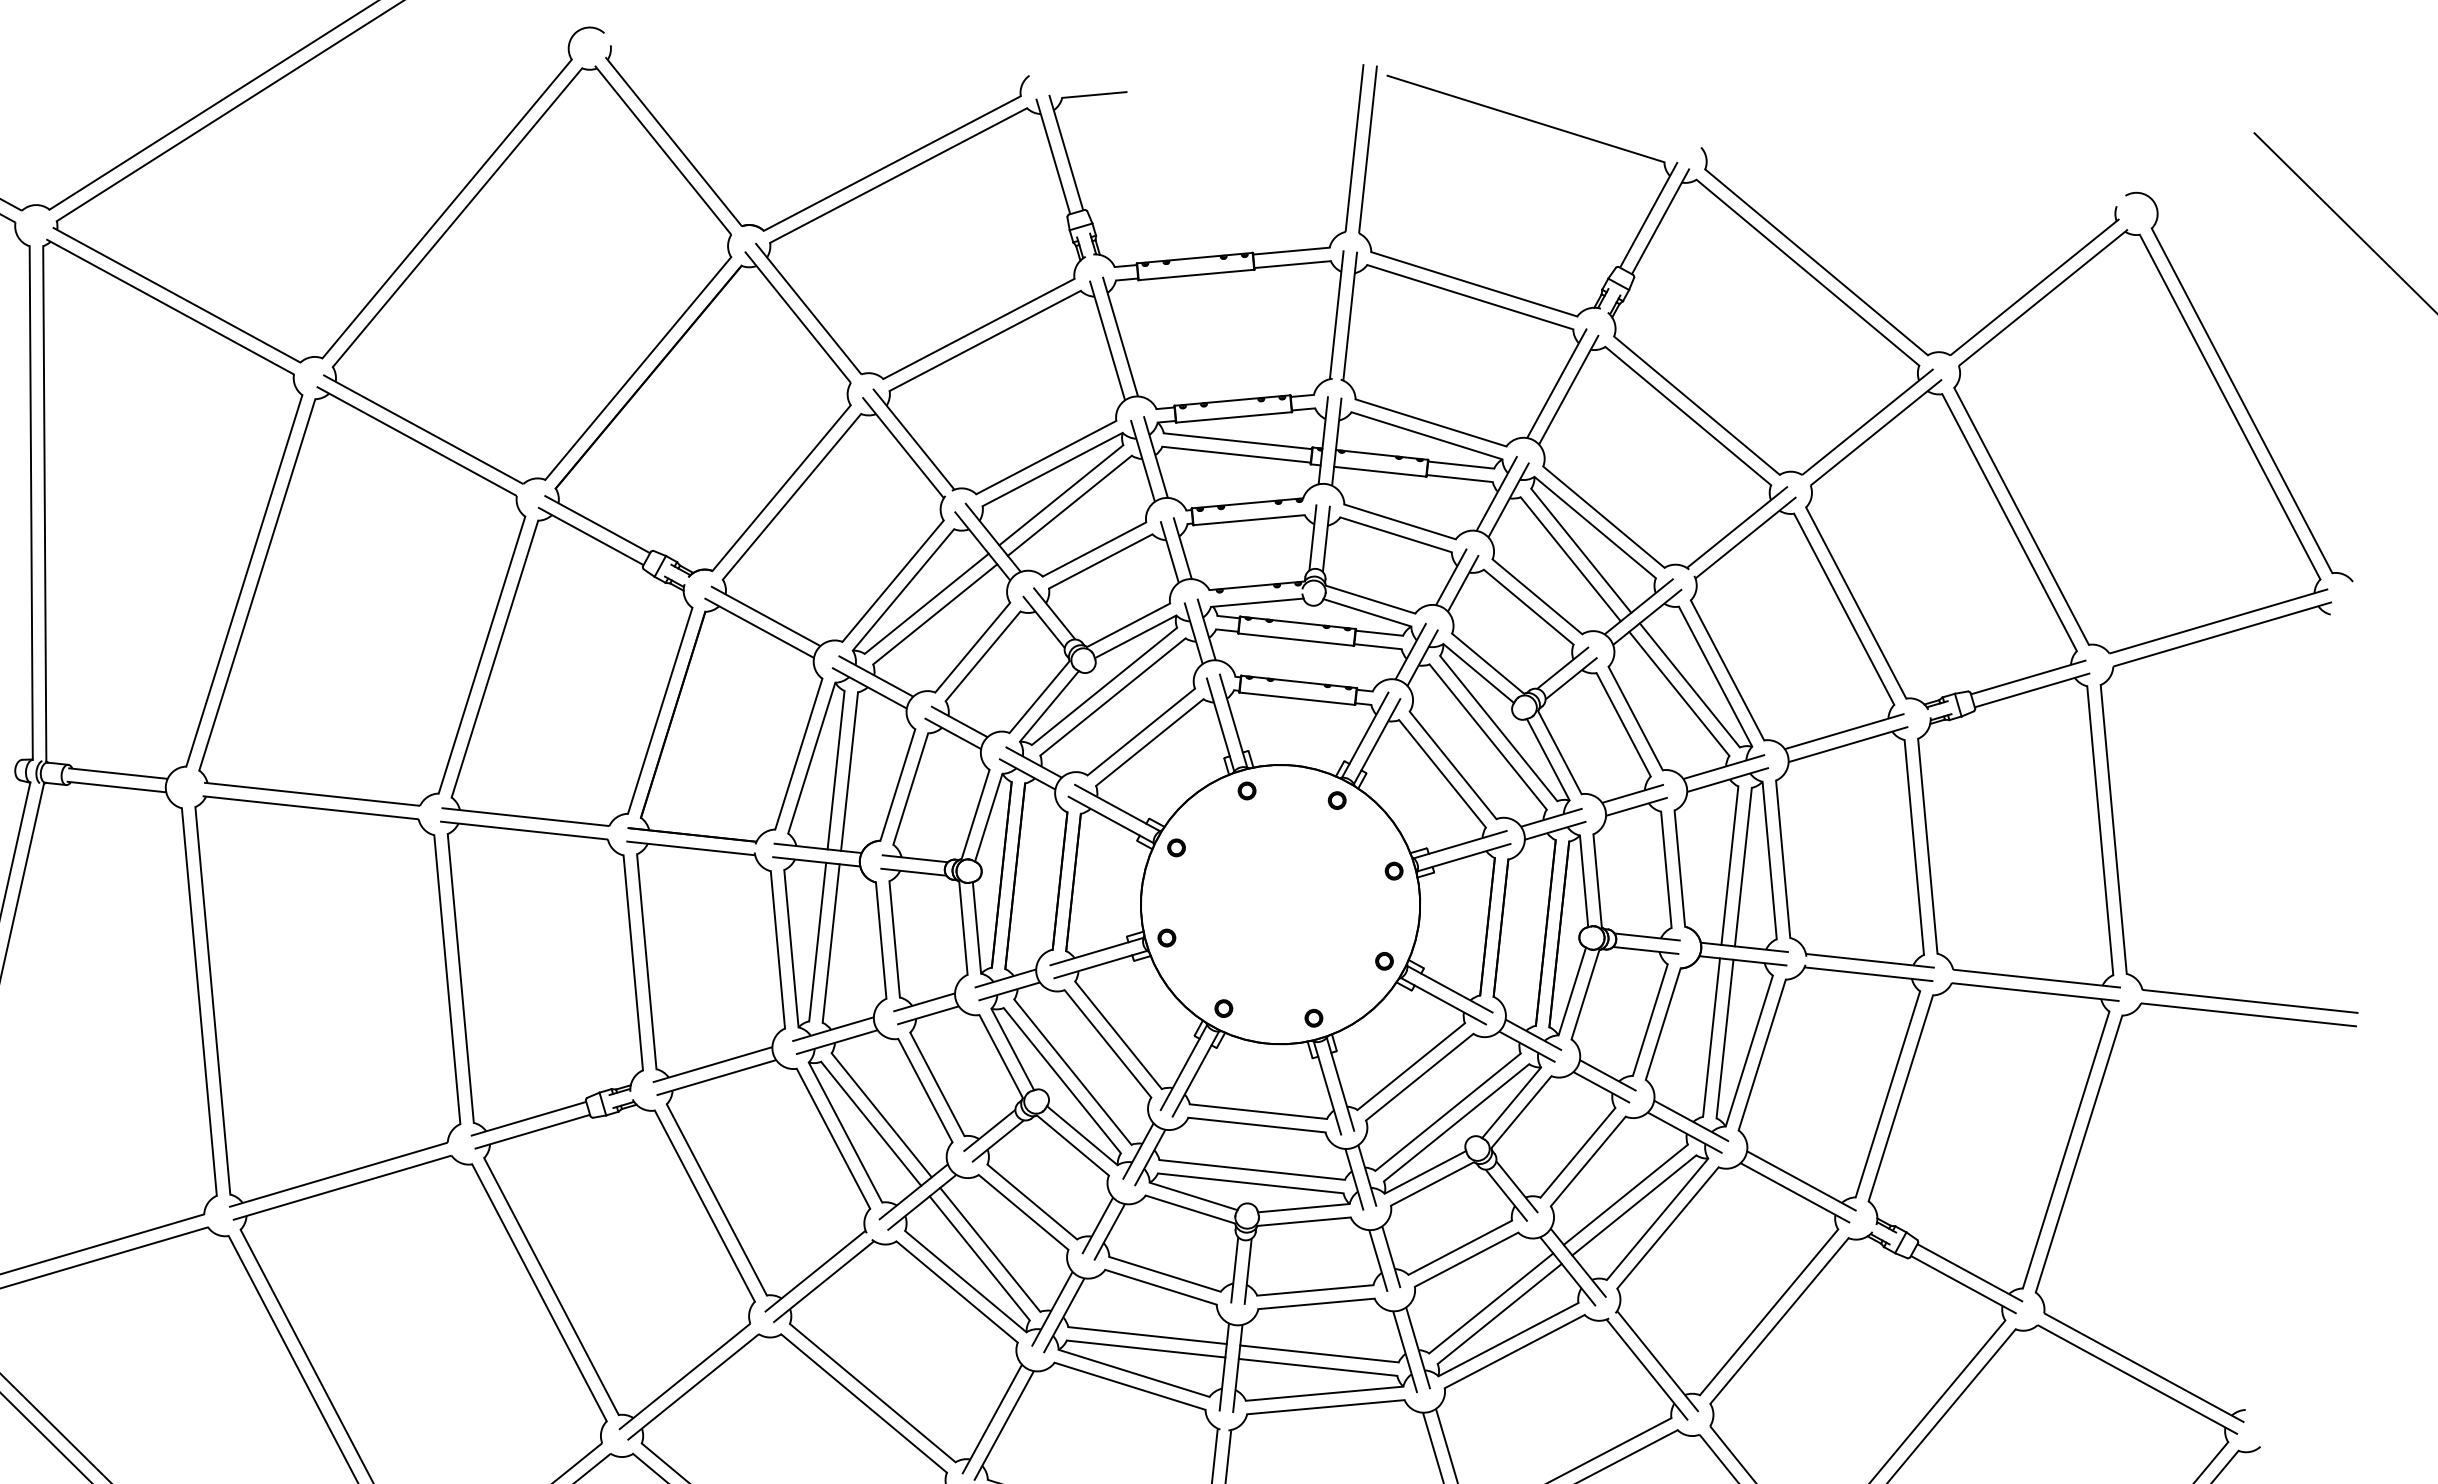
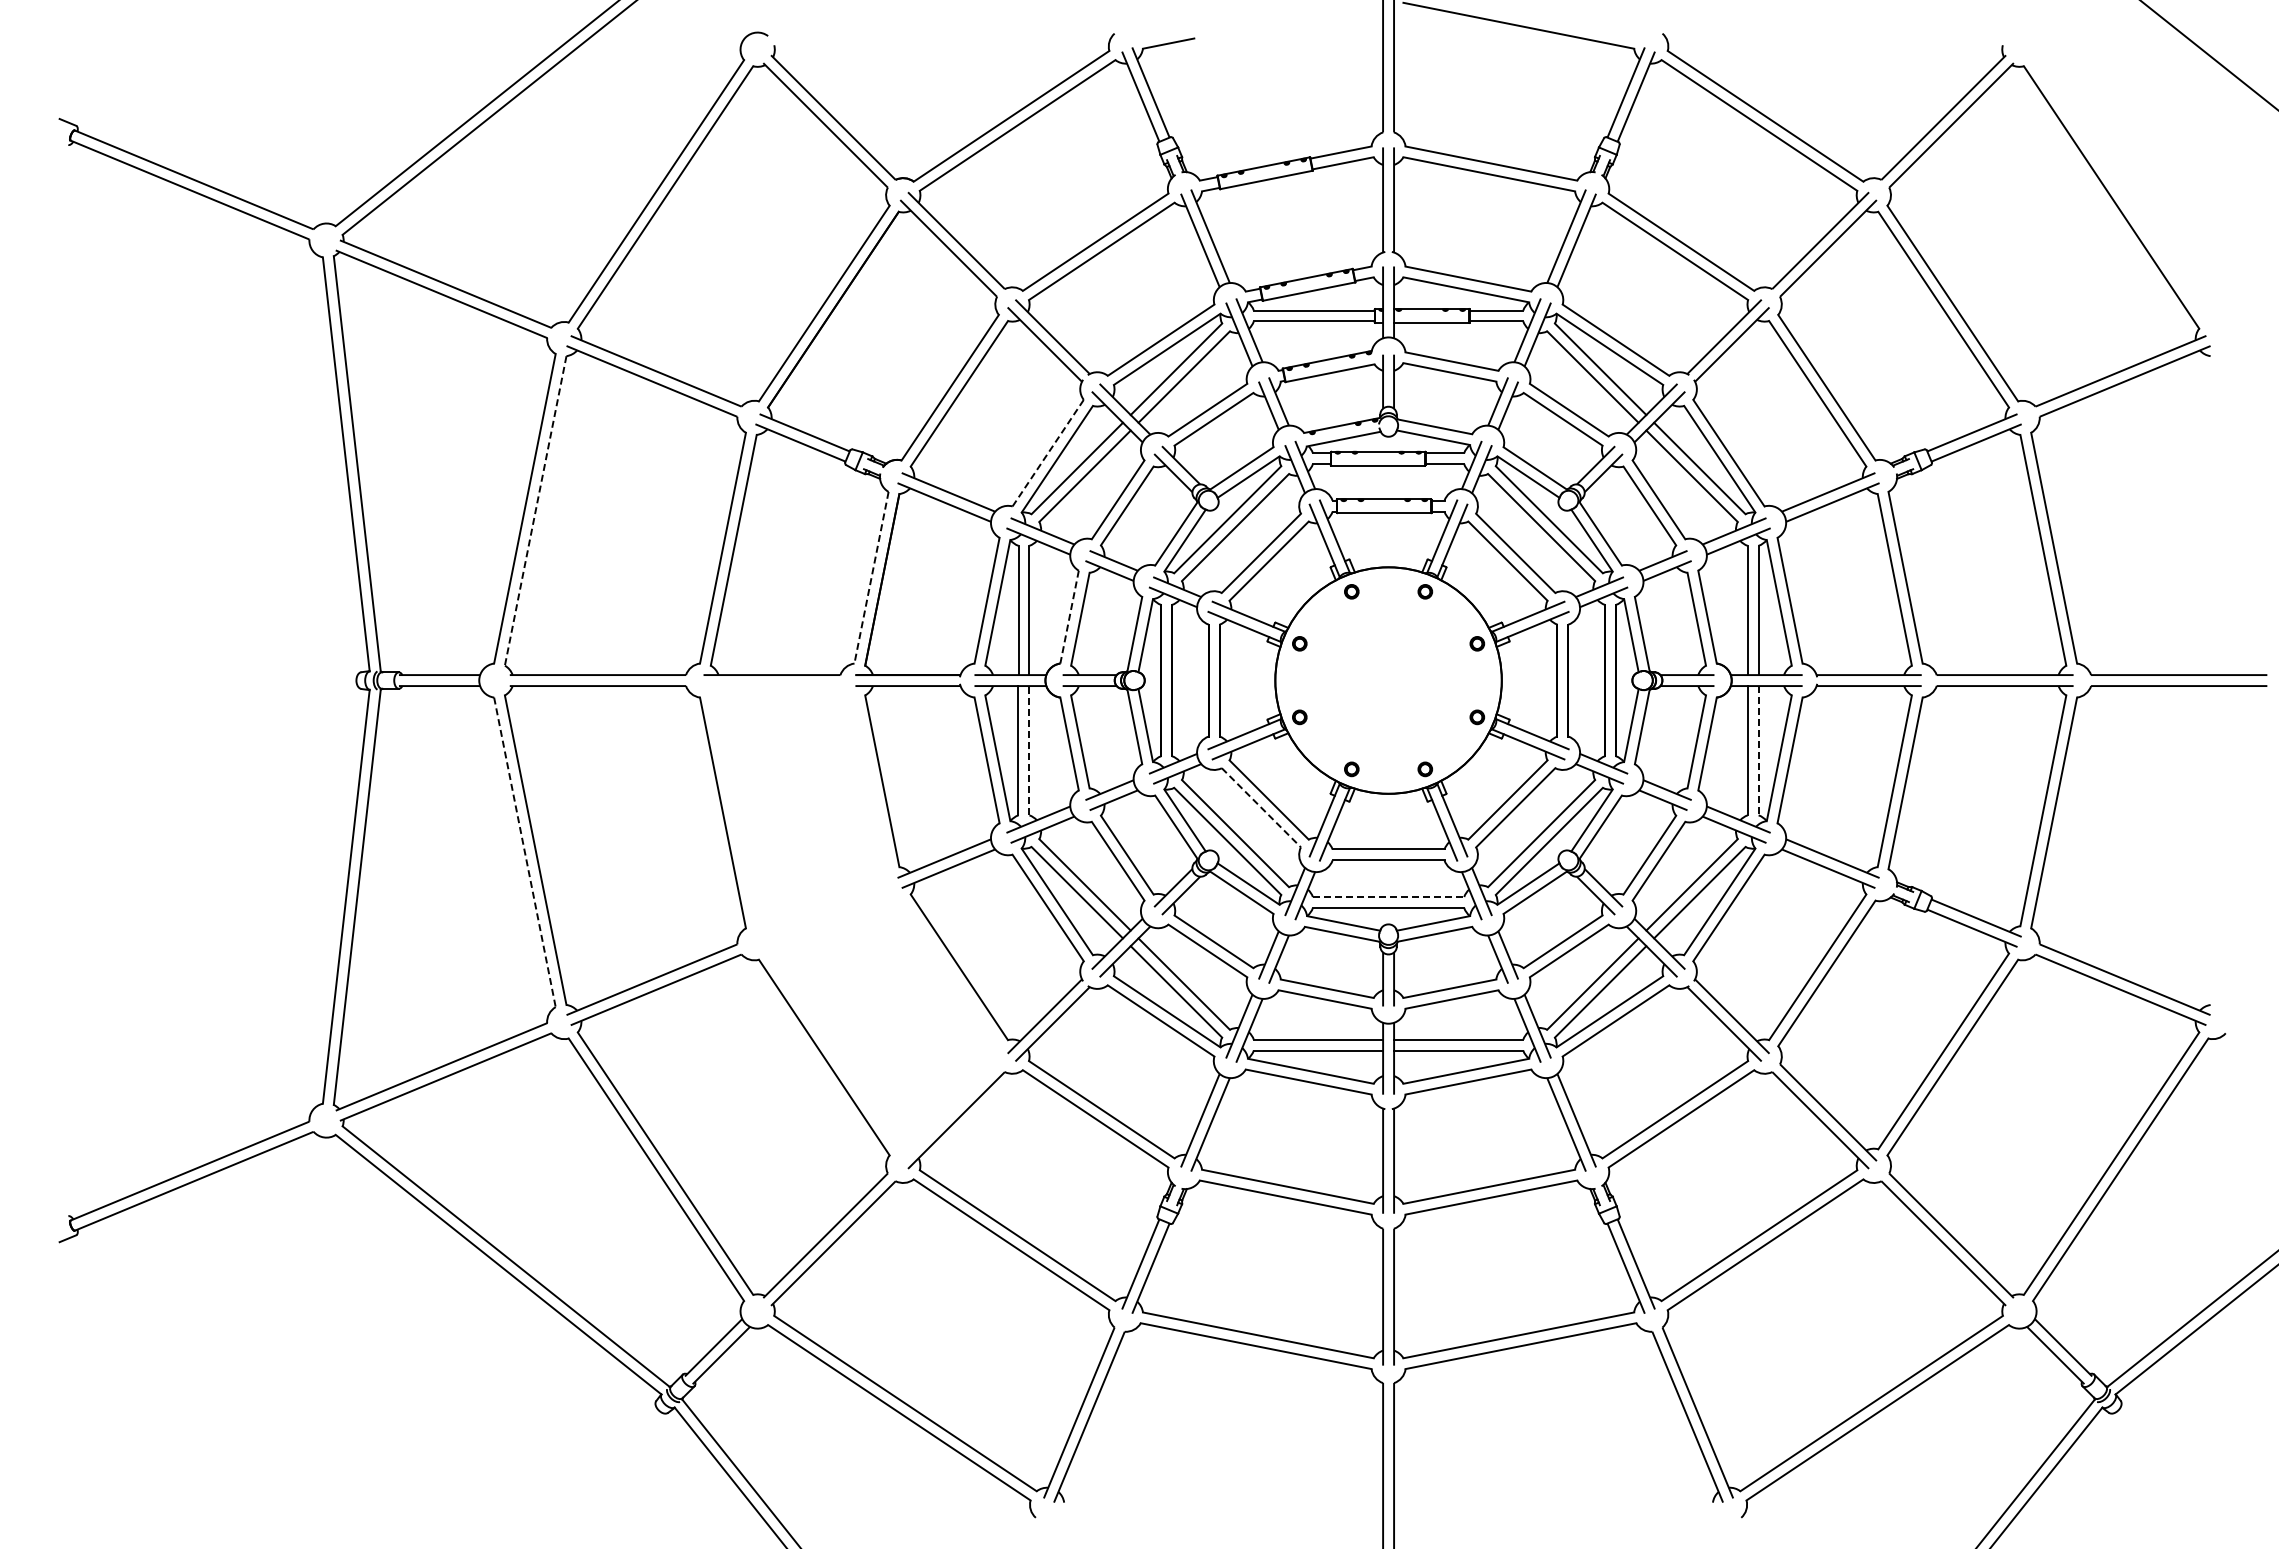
part: (2239, 385) -> (2117, 179), removed
line: (893, 580) -> (1048, 452), solid -> dashed
line: (257, 584) -> (535, 510), solid -> dashed
line: (660, 710) -> (871, 577), solid -> dashed
line: (897, 785) -> (1069, 617), solid -> dashed
line: (831, 943) -> (1029, 750), solid -> dashed
line: (198, 1002) -> (524, 852), solid -> dashed
line: (1724, 1038) -> (1758, 750), solid -> dashed
line: (1108, 1043) -> (1261, 807), solid -> dashed
part: (590, 1132) -> (851, 923), removed
line: (1252, 1170) -> (1388, 897), solid -> dashed

